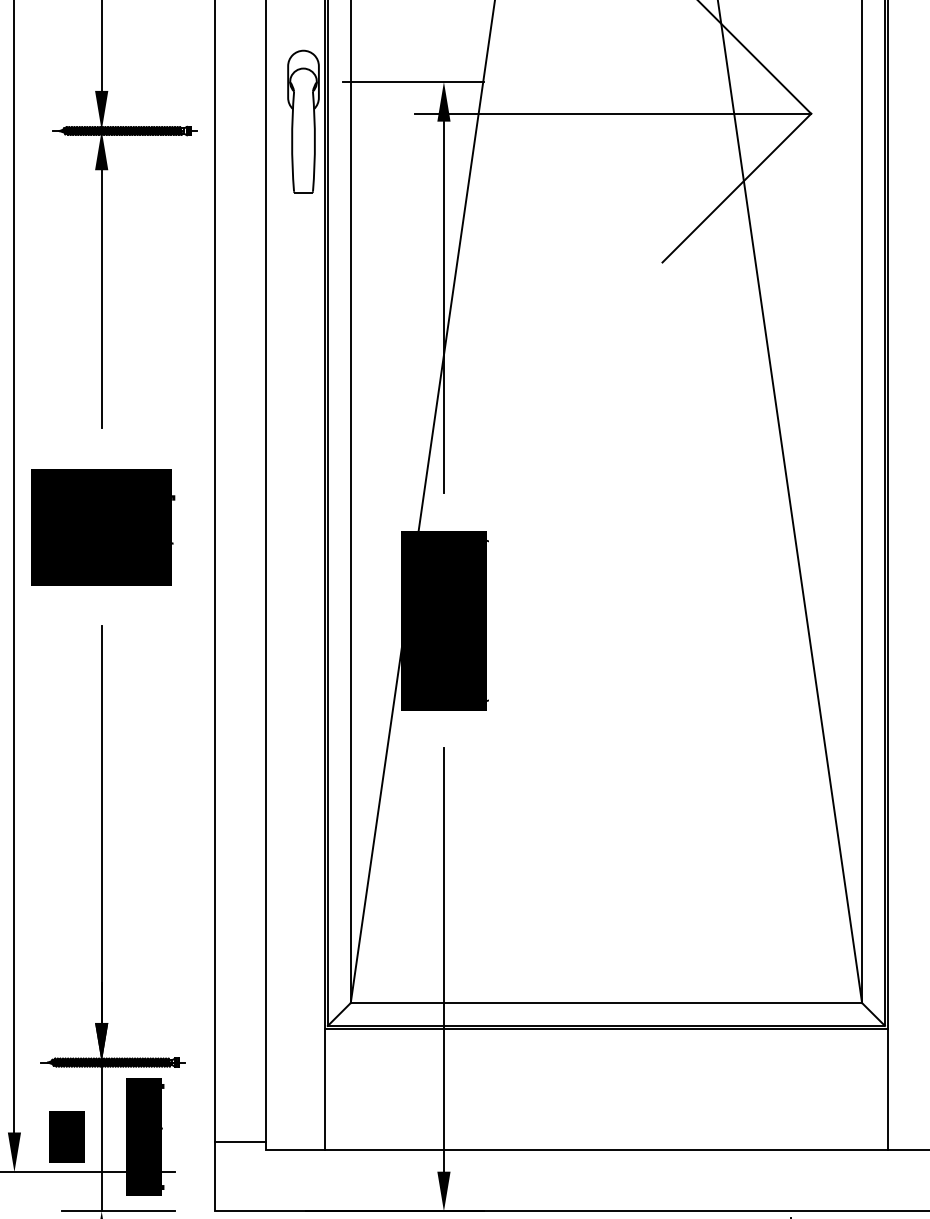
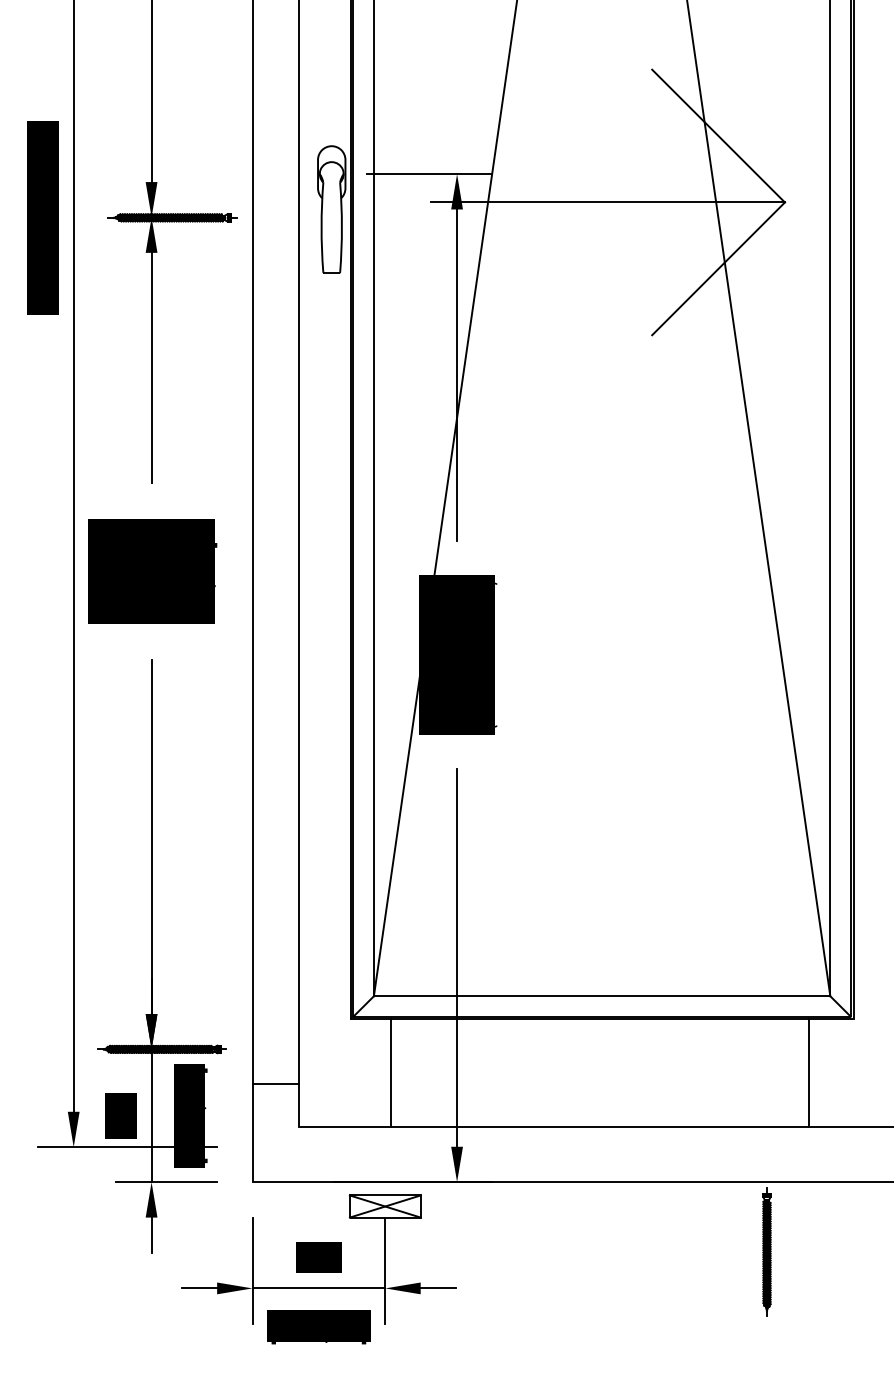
line: (324, 1088) -> (390, 1072), moved
line: (888, 1088) -> (808, 1072), moved
line: (240, 1142) -> (275, 1084), moved

